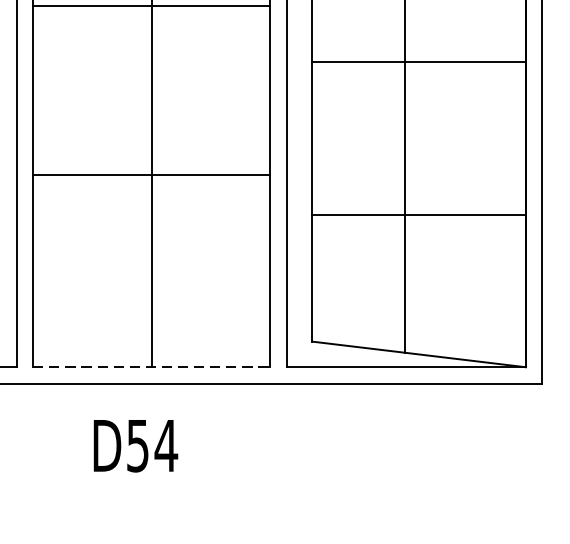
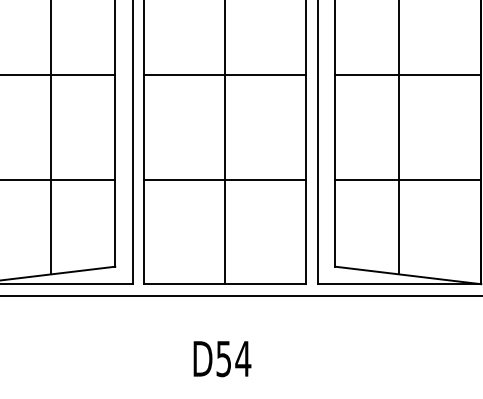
line: (151, 6) -> (225, 75), moved
line: (151, 174) -> (225, 179), moved
line: (151, 367) -> (225, 284), dashed -> solid
text: (135, 446) -> (222, 359), moved

